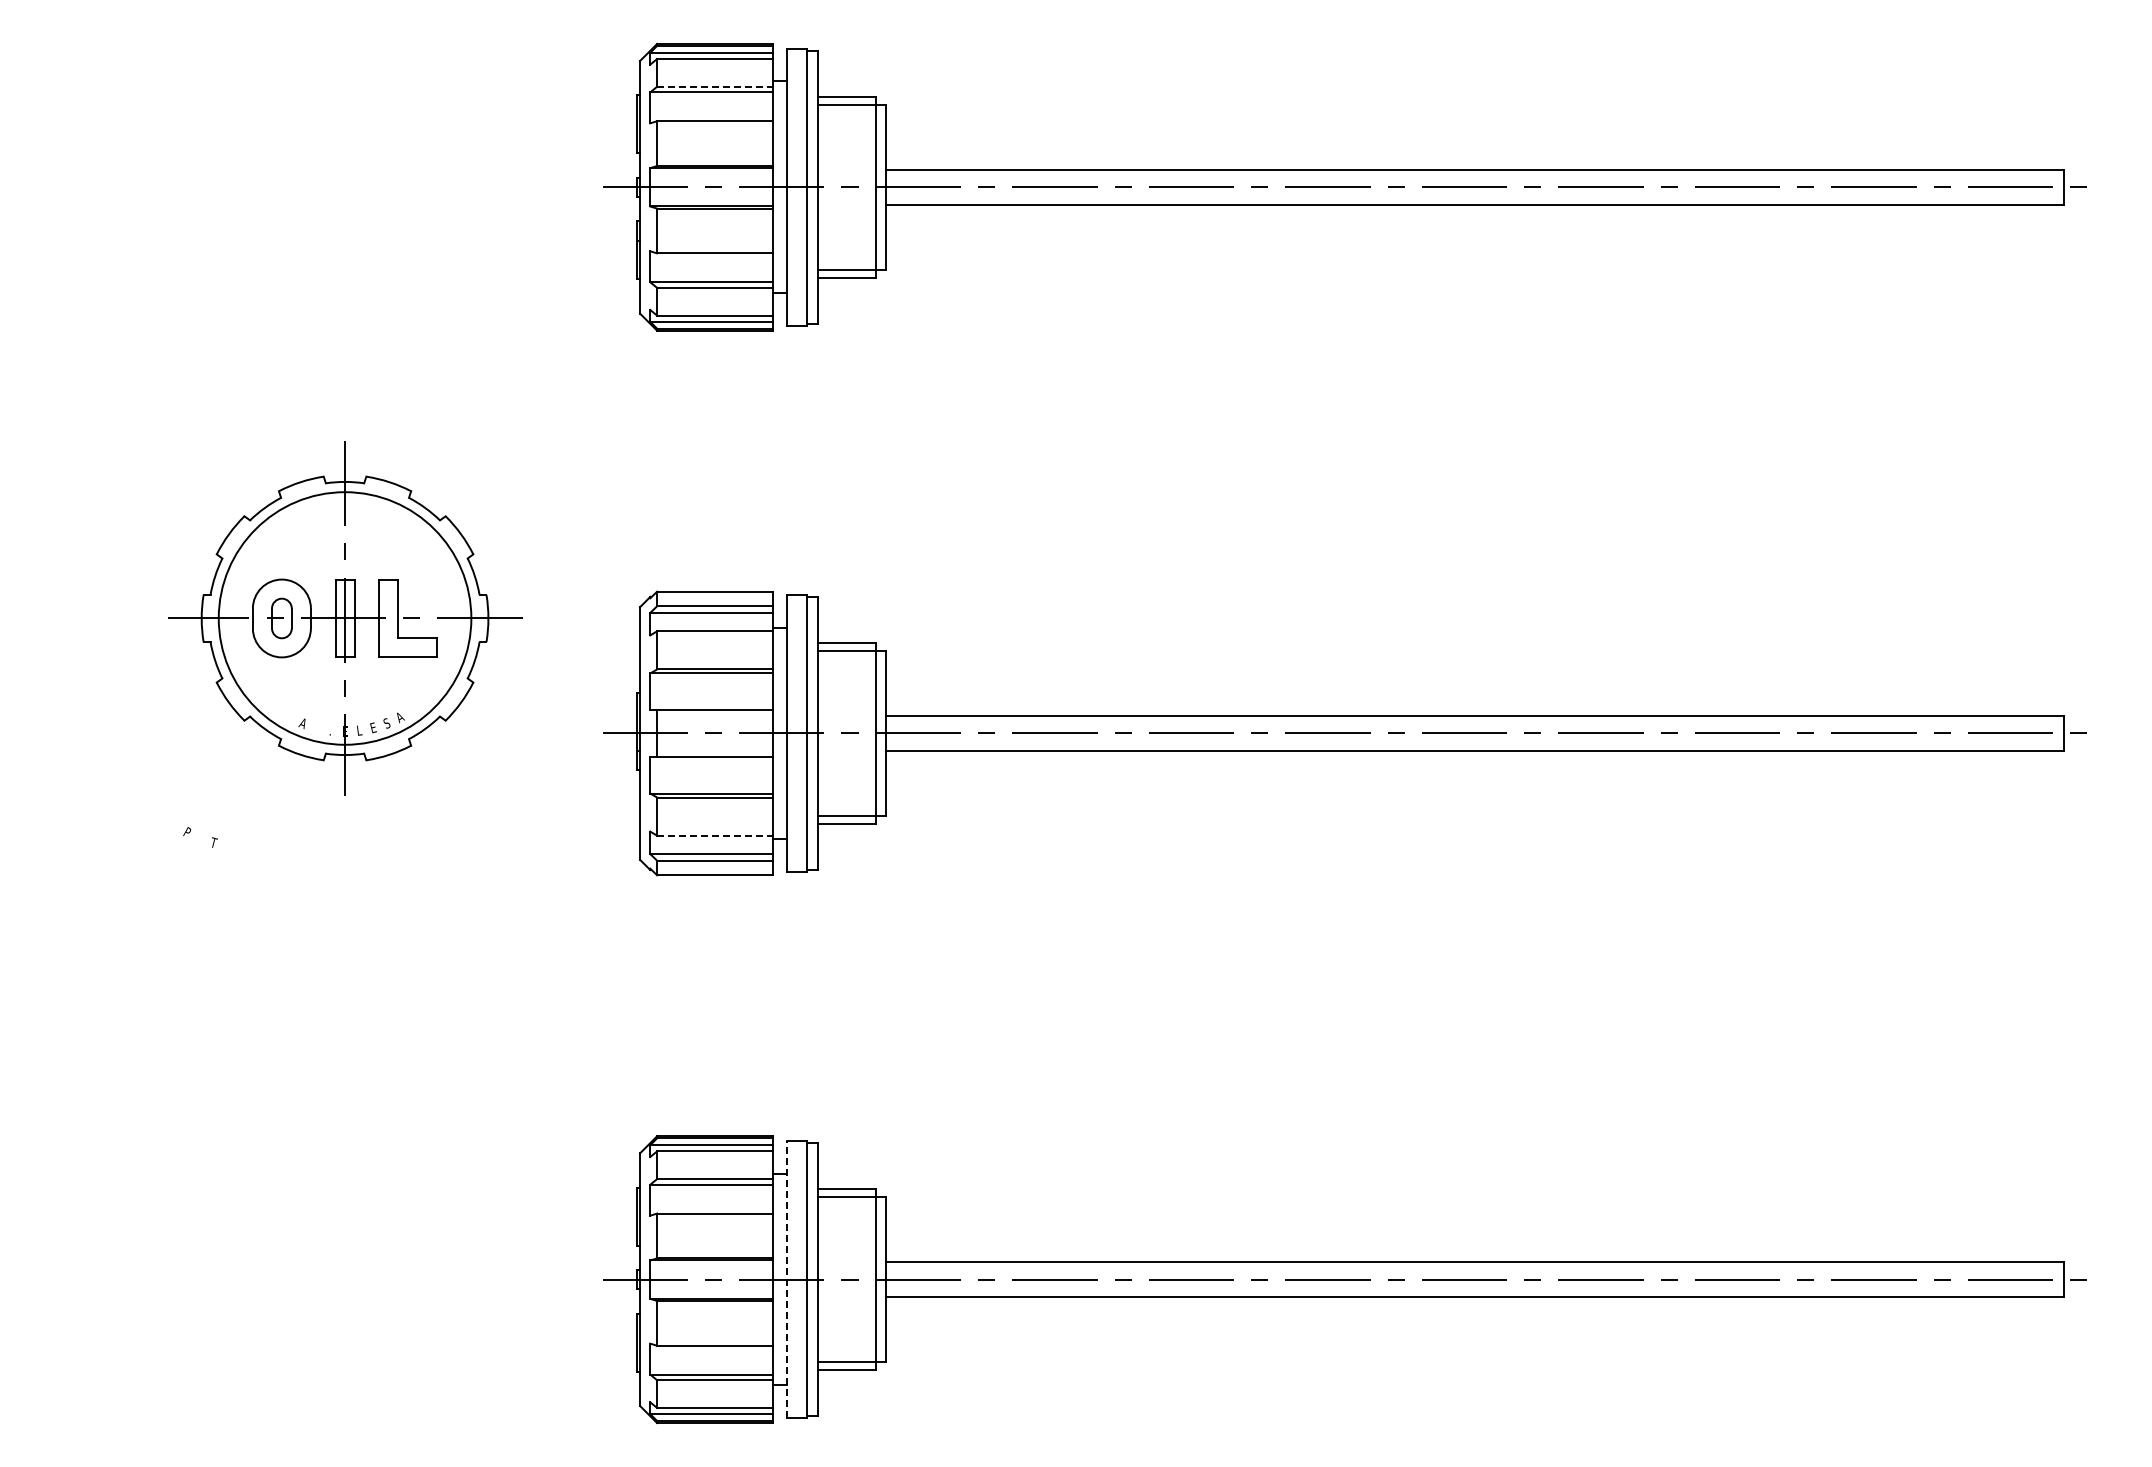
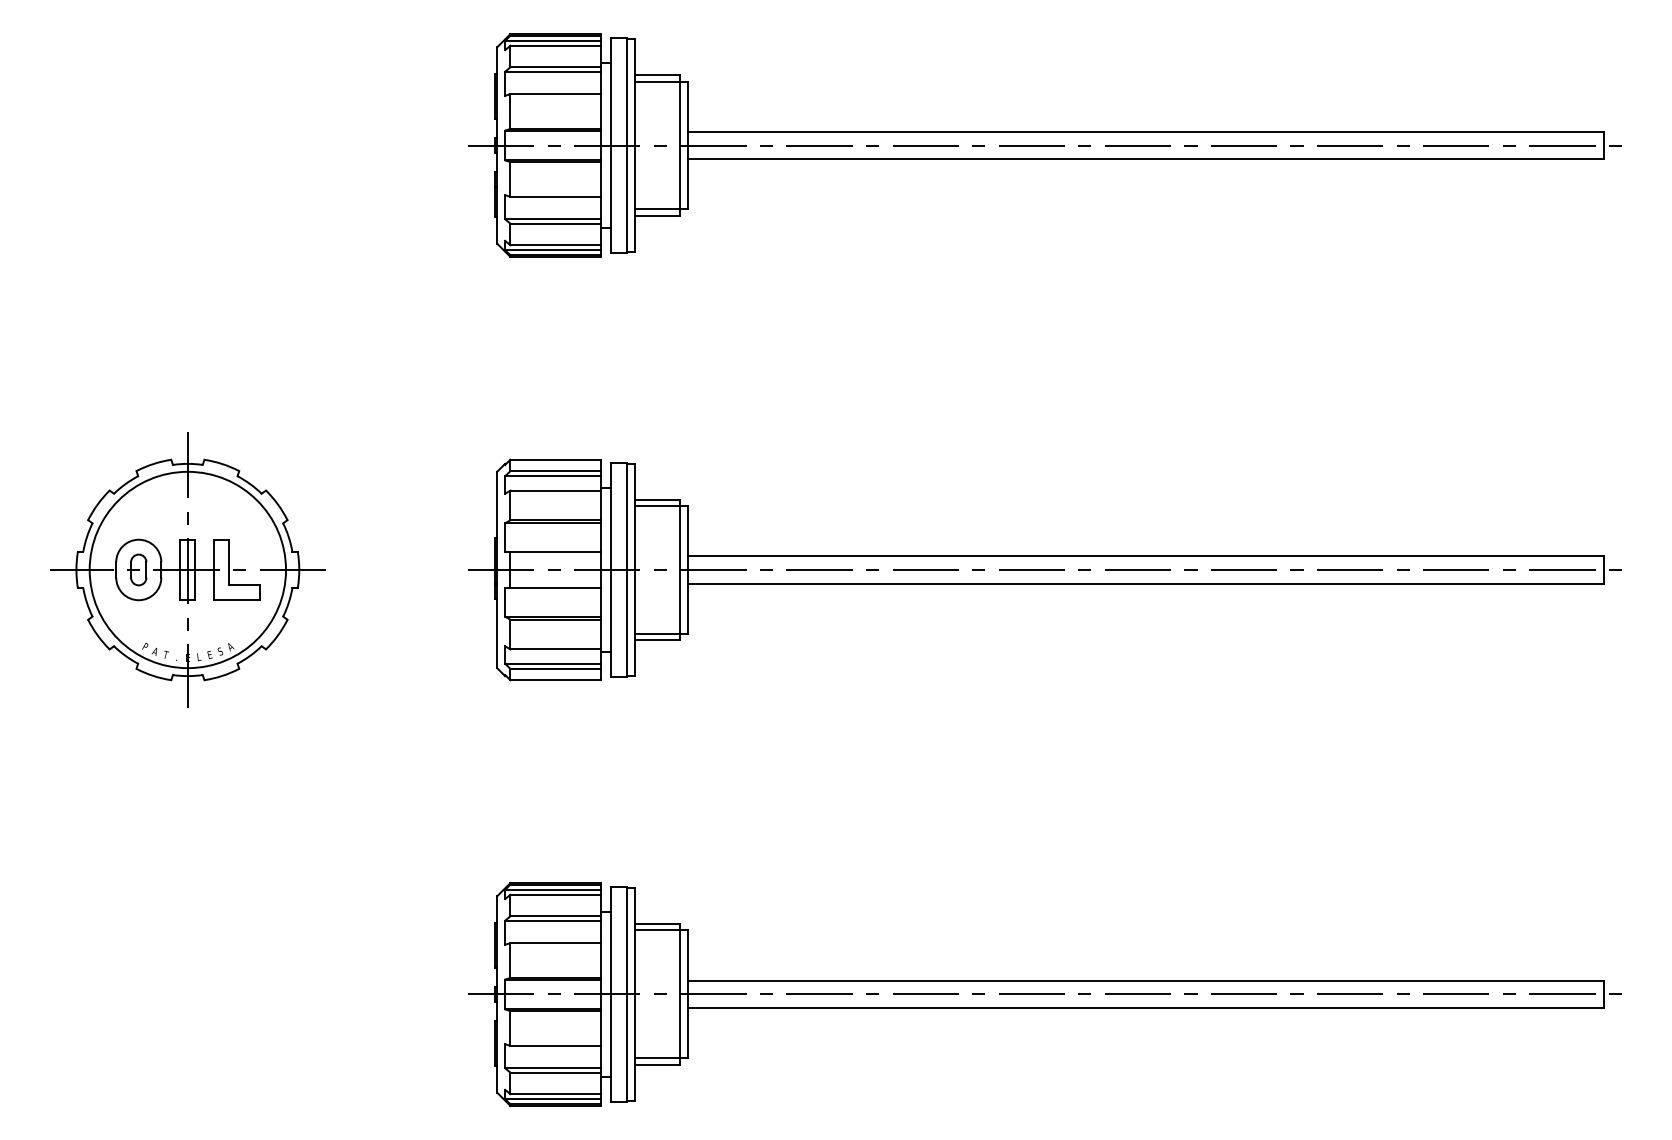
line: (715, 86) -> (555, 67), dashed -> solid
part: (345, 618) -> (188, 570), moved
line: (715, 835) -> (555, 649), dashed -> solid
line: (786, 1279) -> (611, 994), dashed -> solid

